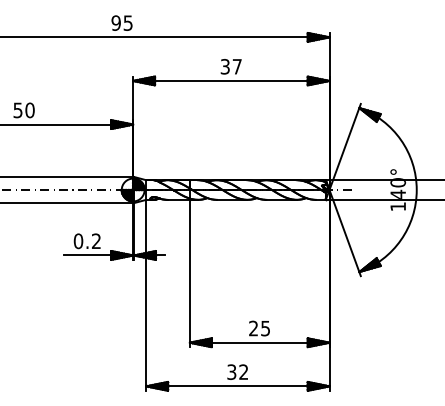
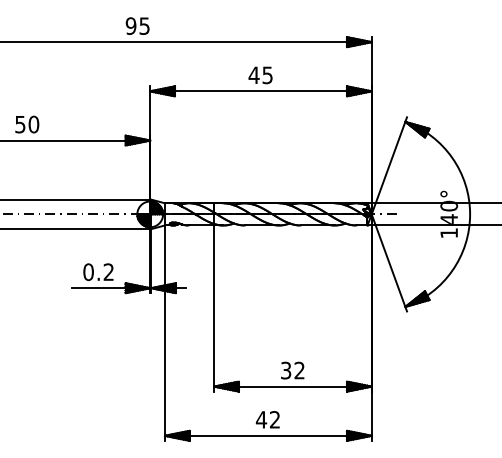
text: (230, 66) -> (260, 75), 37 -> 45
text: (259, 328) -> (292, 370), 25 -> 32
text: (231, 371) -> (261, 419), 32 -> 42

